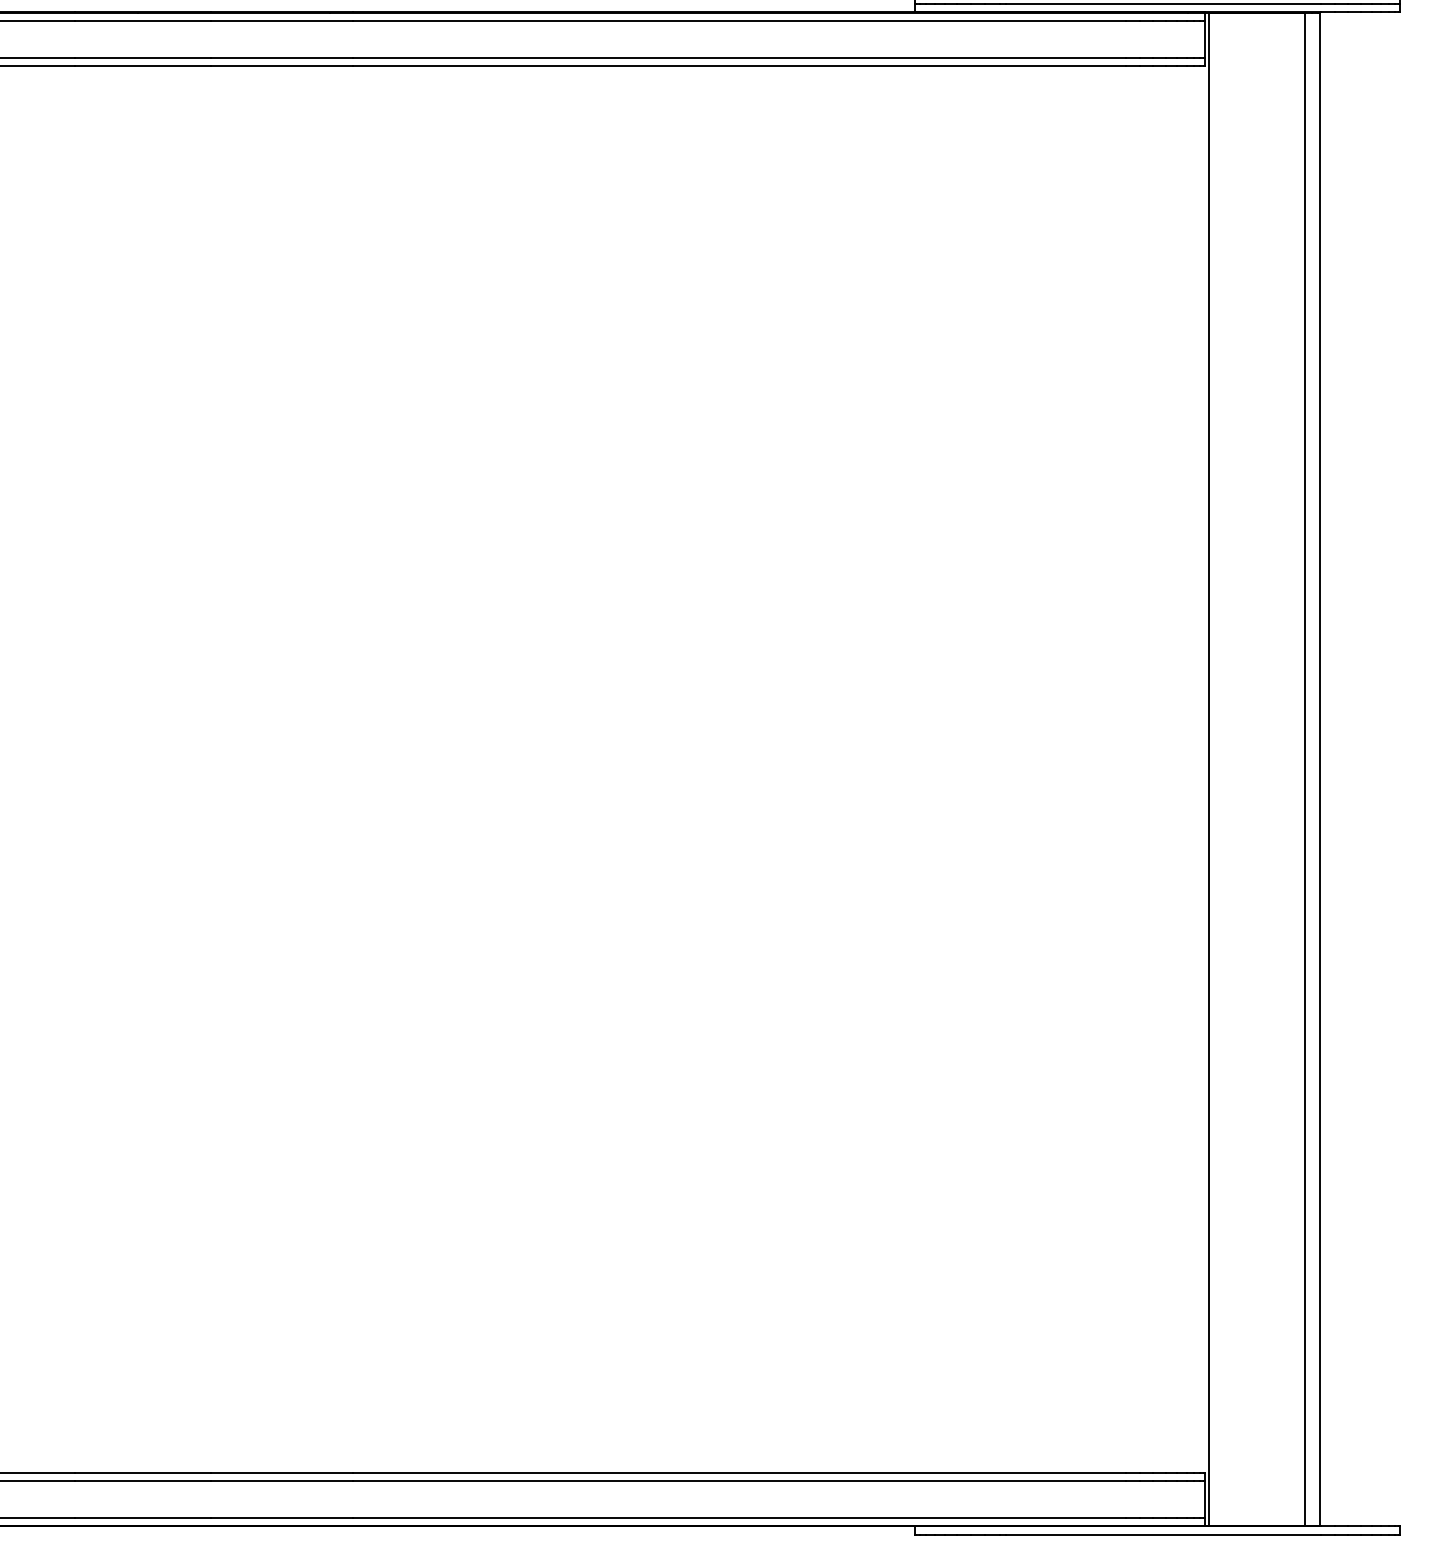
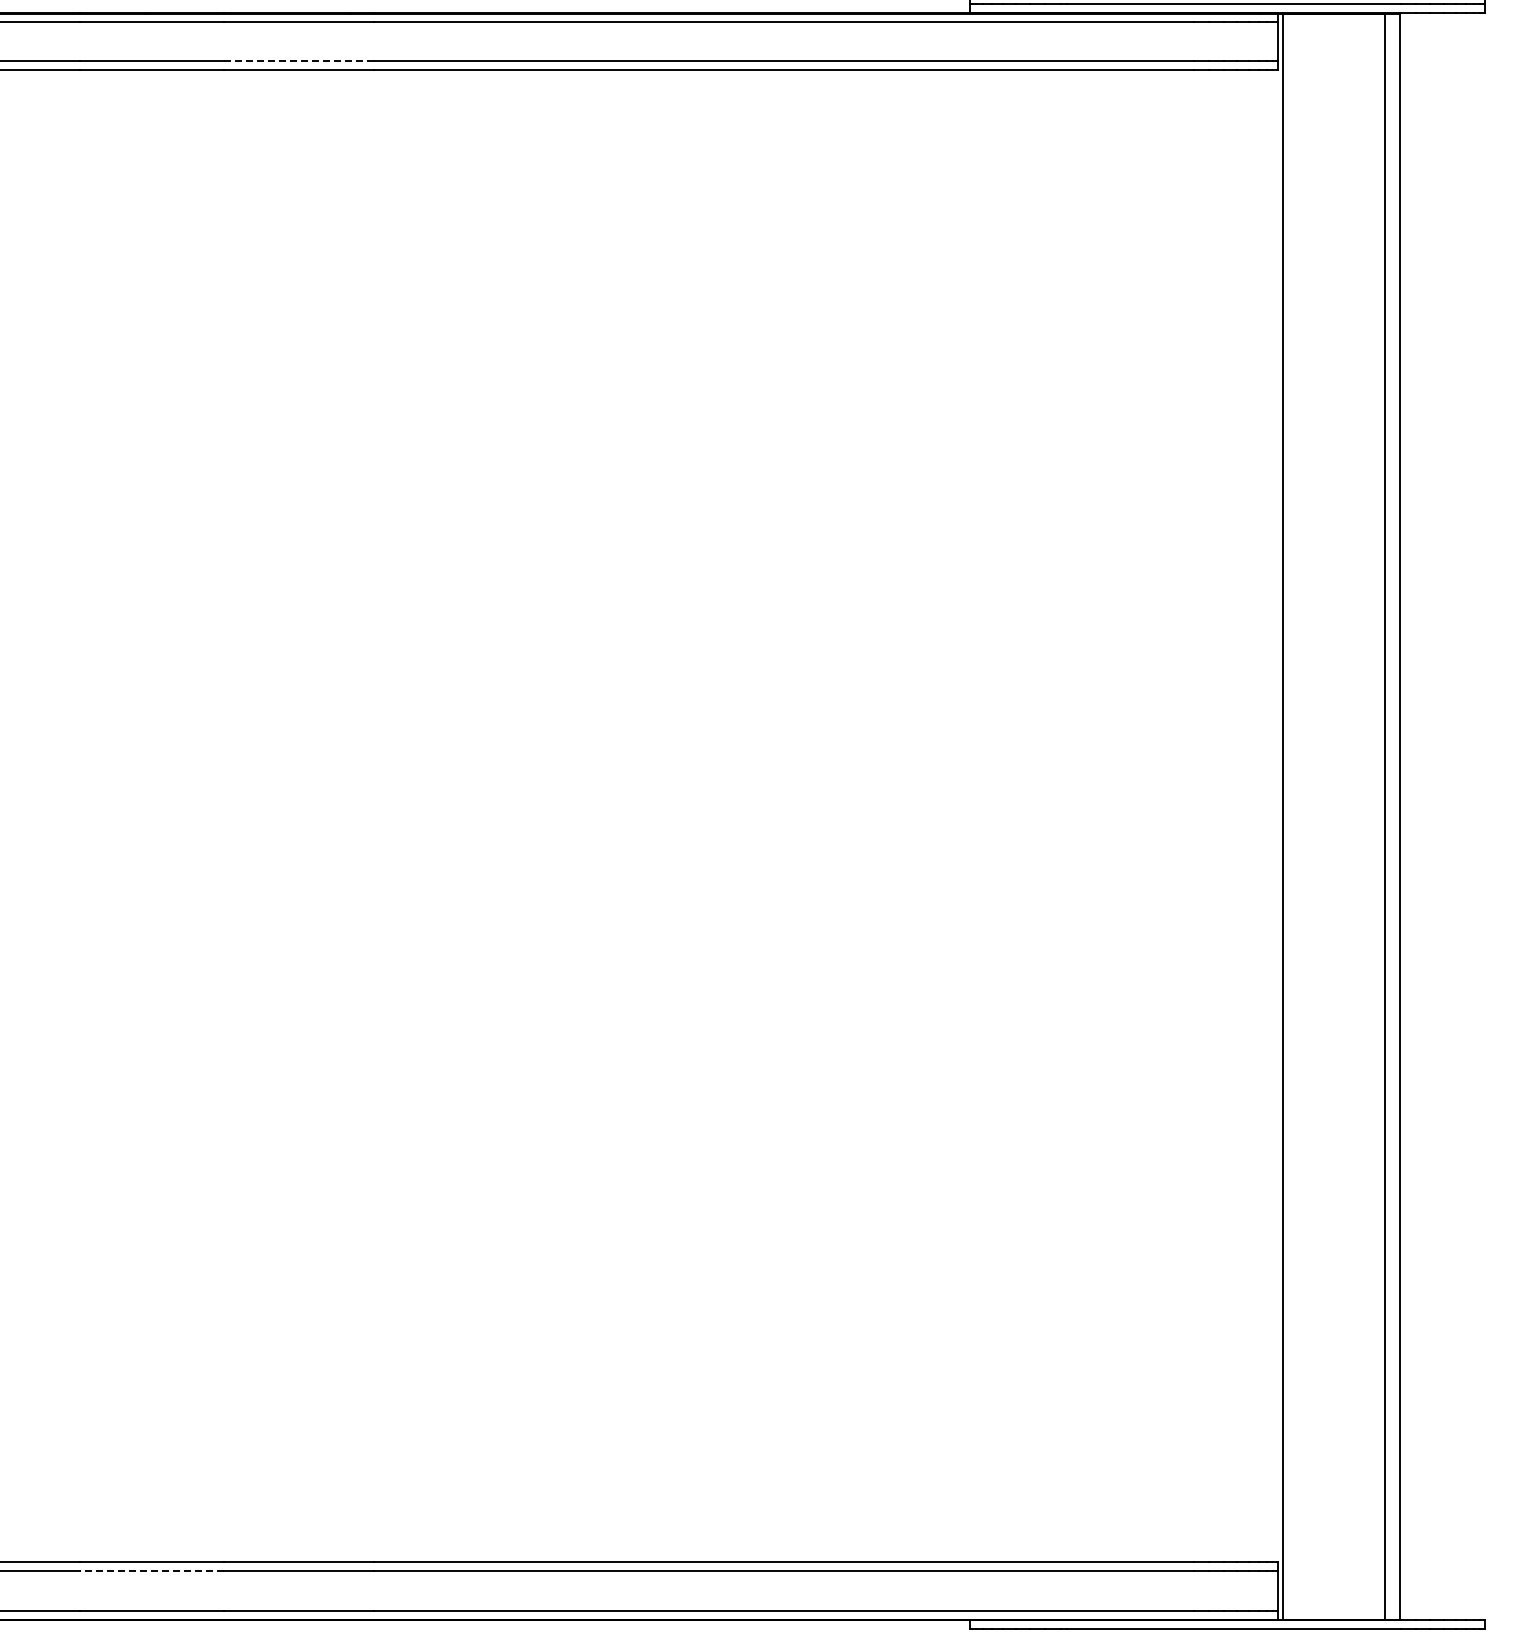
line: (282, 57) -> (299, 60), solid -> dashed
line: (142, 1481) -> (151, 1571), solid -> dashed

